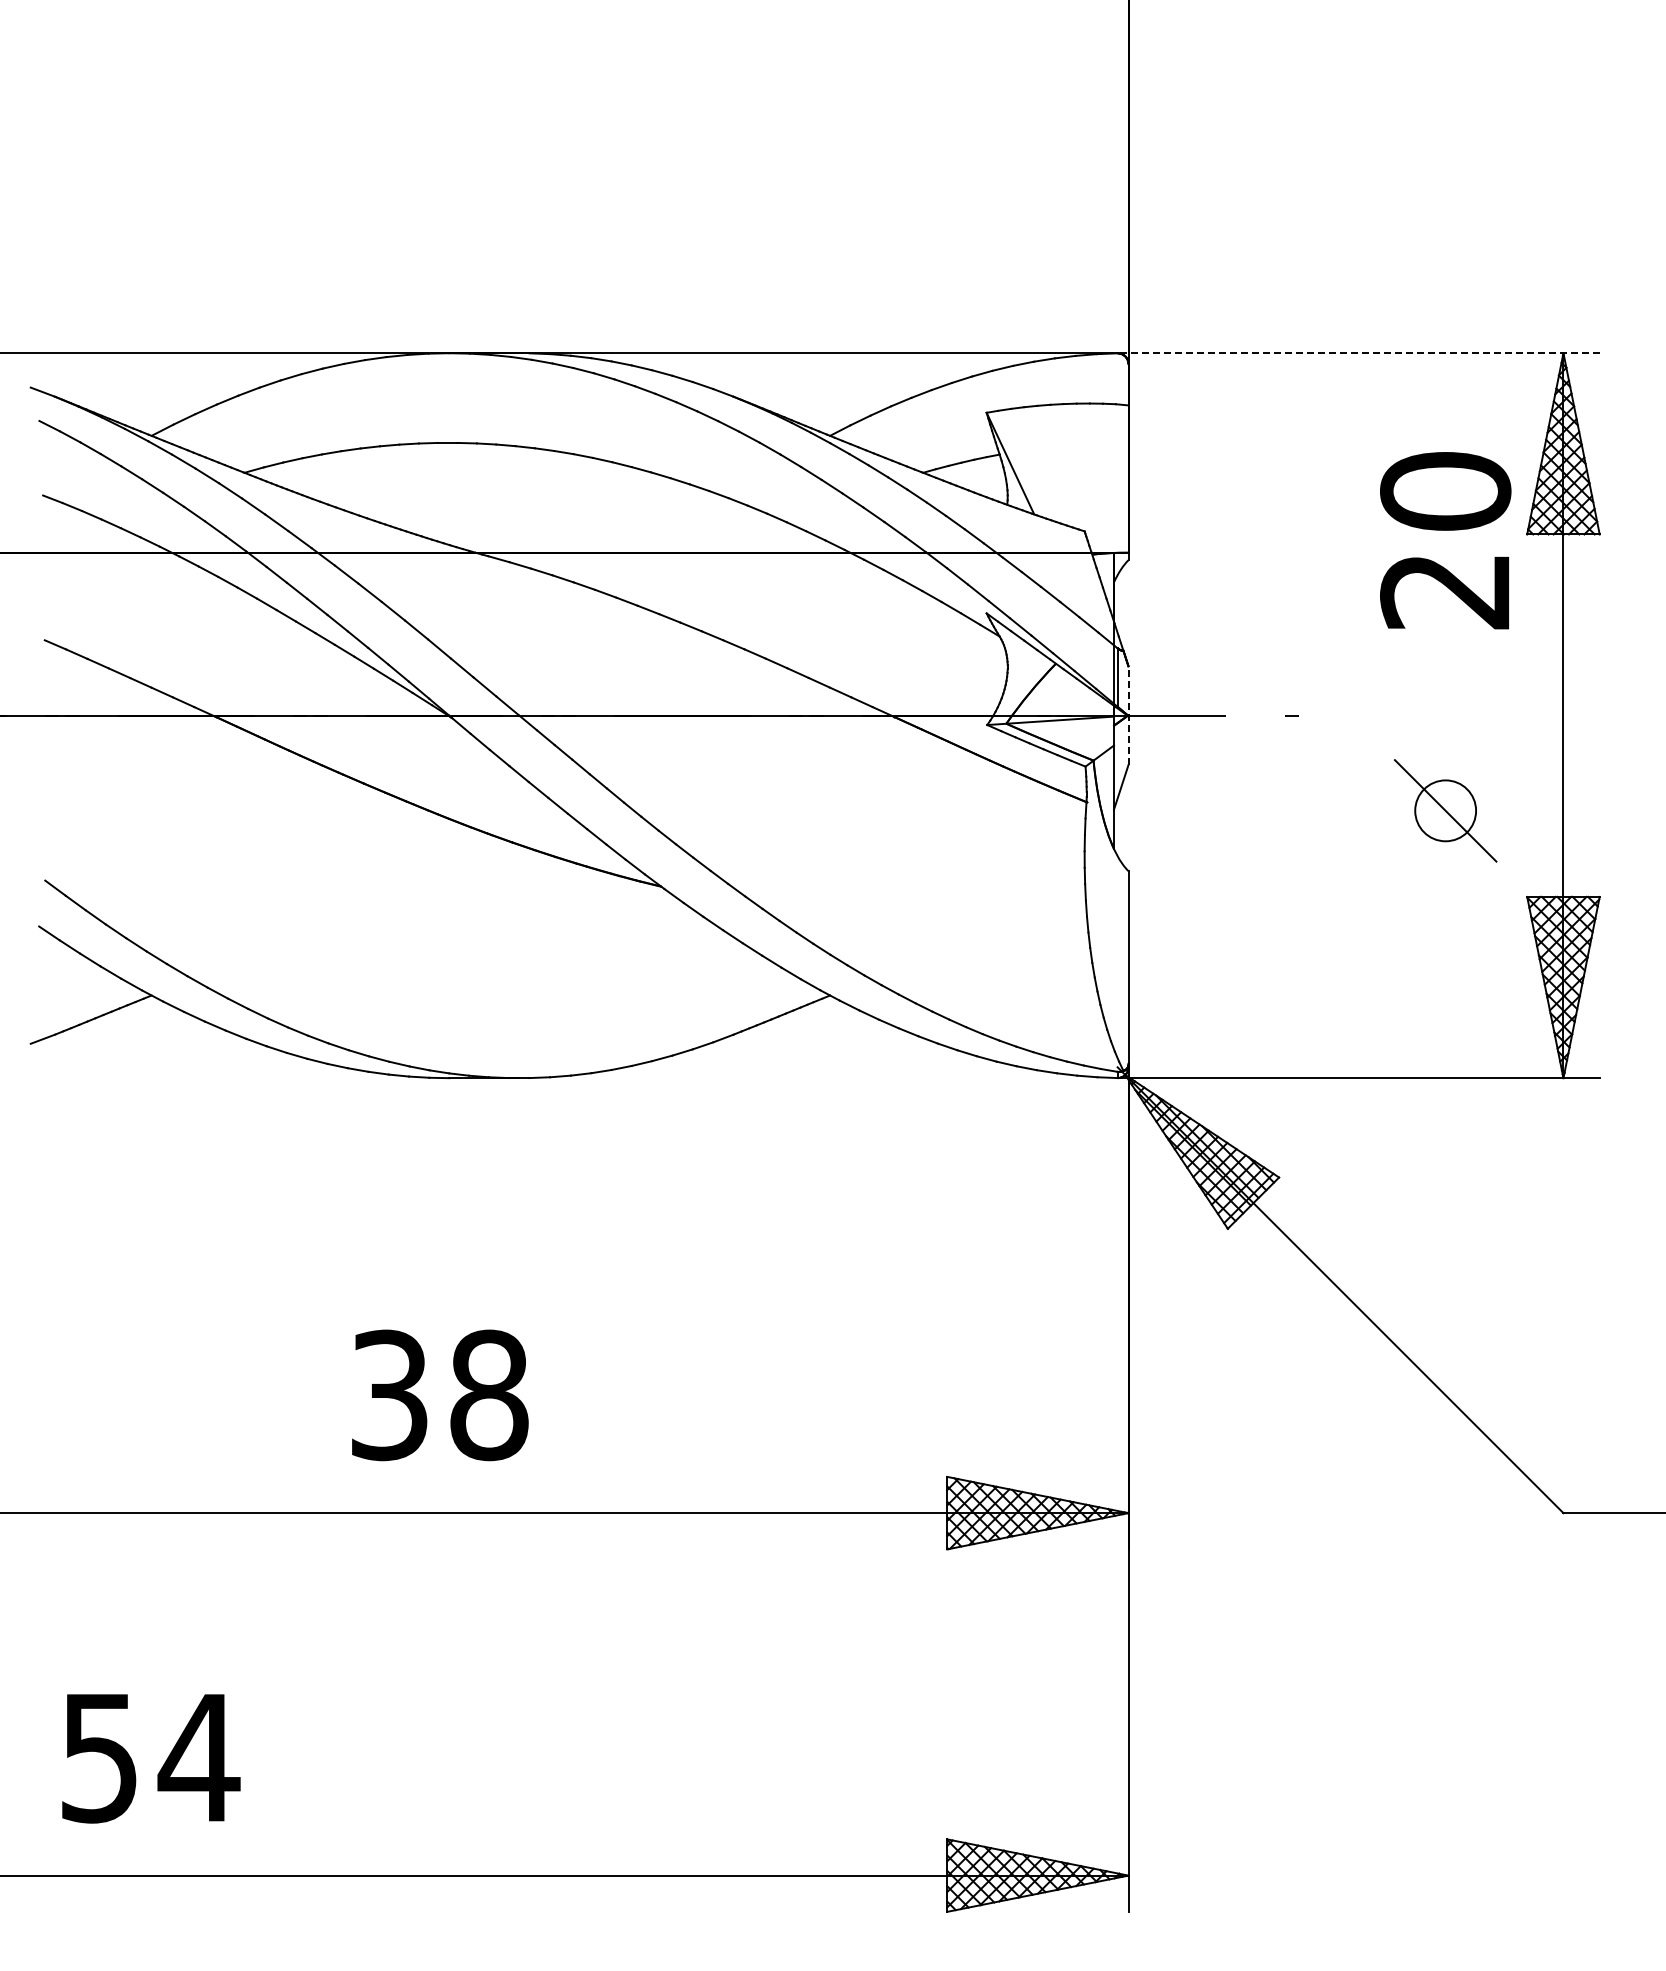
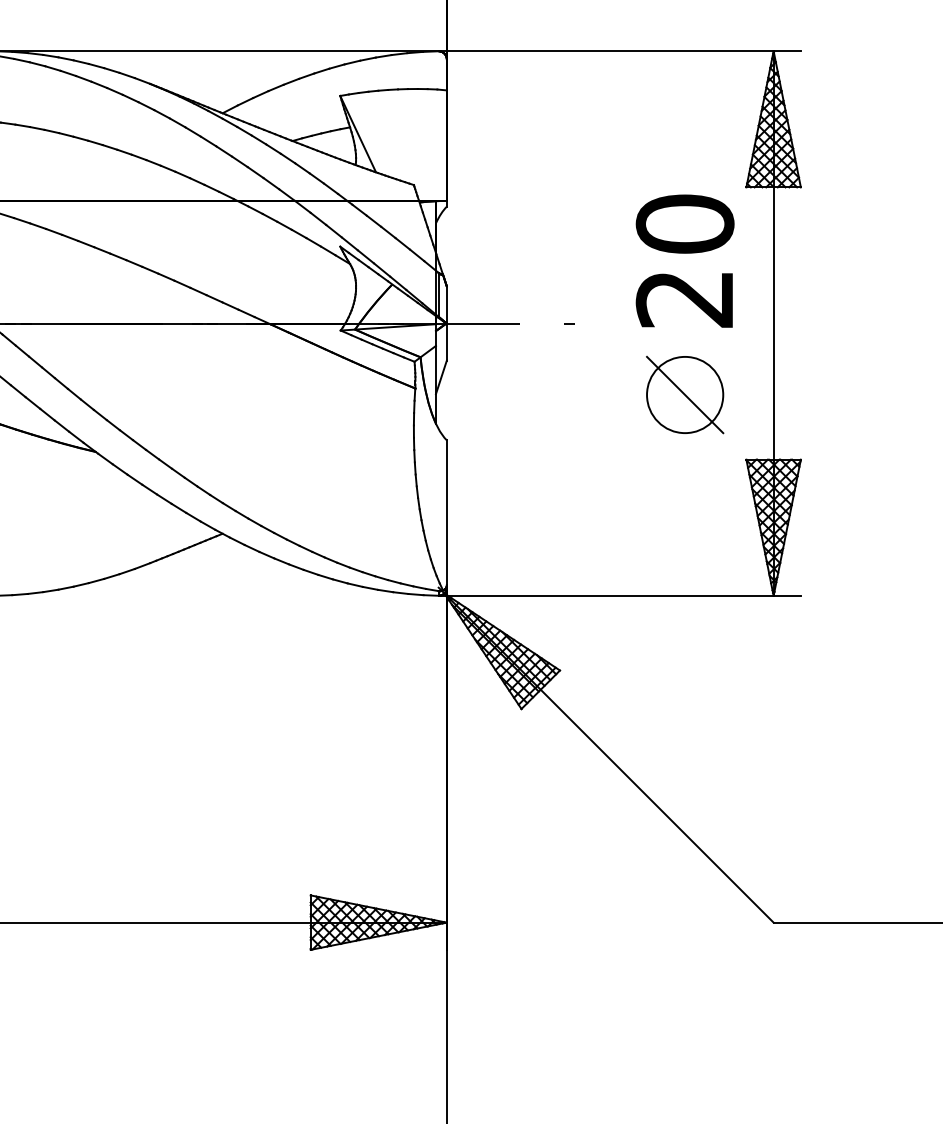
line: (1358, 353) -> (619, 51), dashed -> solid
text: (1445, 540) -> (685, 261), moved
line: (1128, 715) -> (446, 323), dashed -> solid
circle: (1445, 810) -> (685, 394), size x1.67

